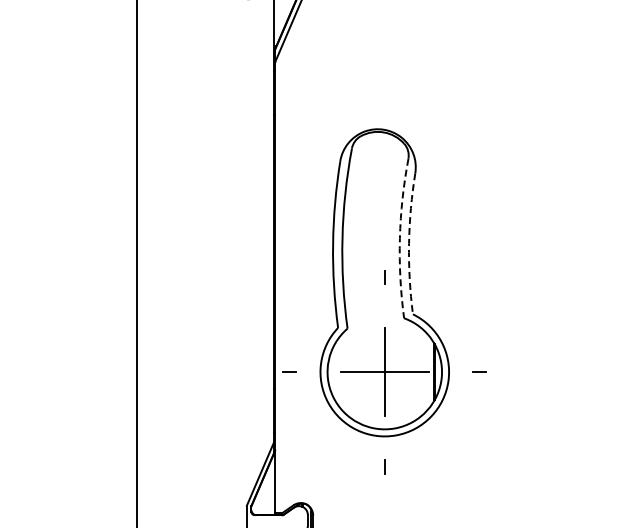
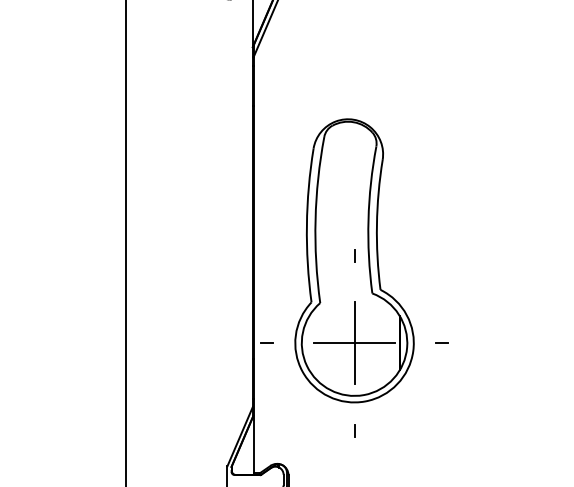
arc: (399, 238) -> (368, 219), dashed -> solid
arc: (409, 243) -> (377, 224), dashed -> solid

